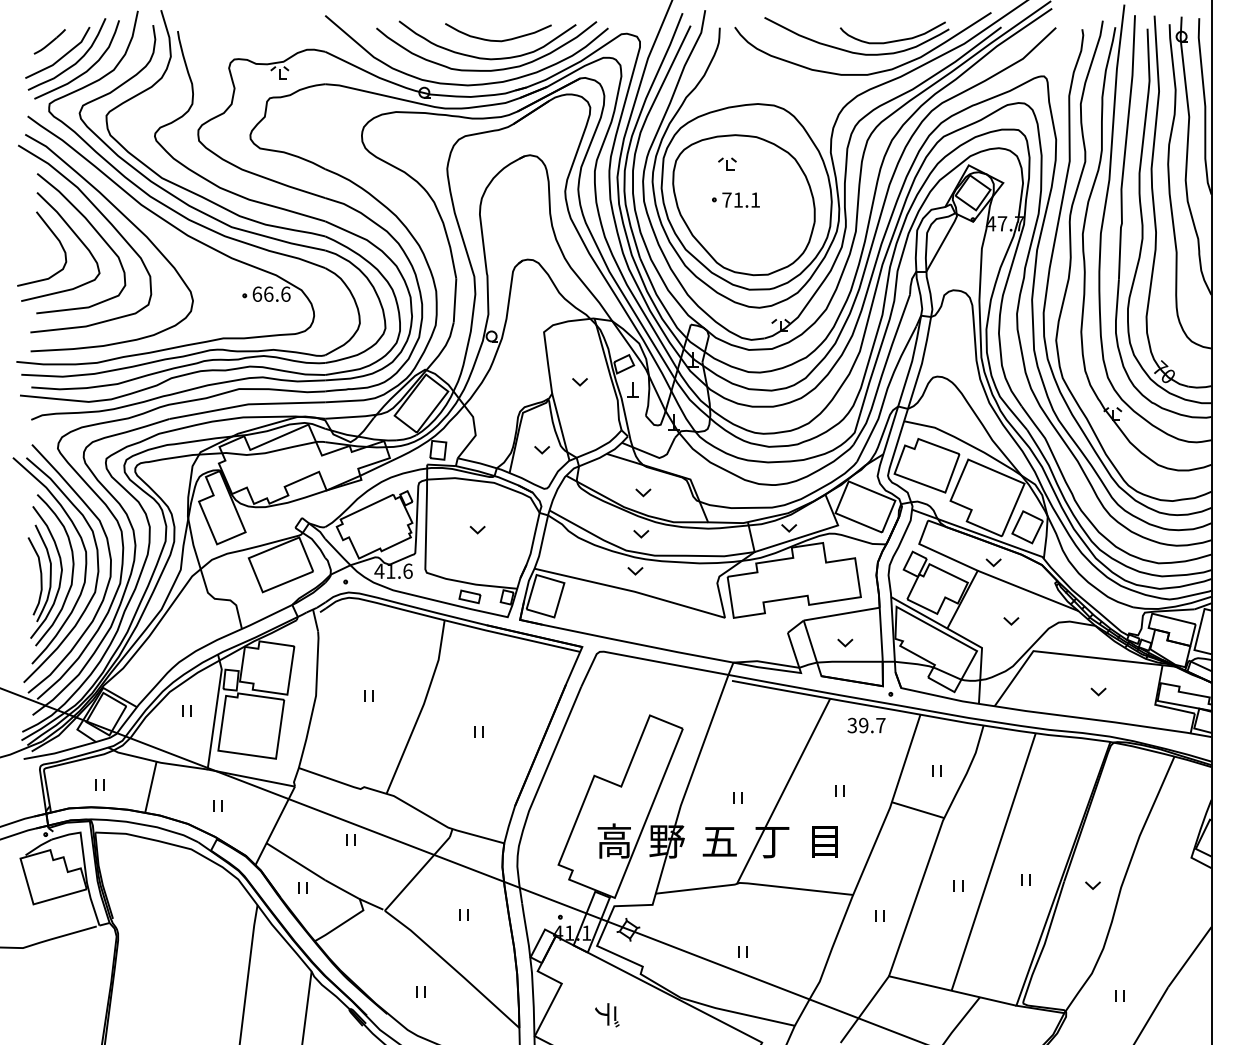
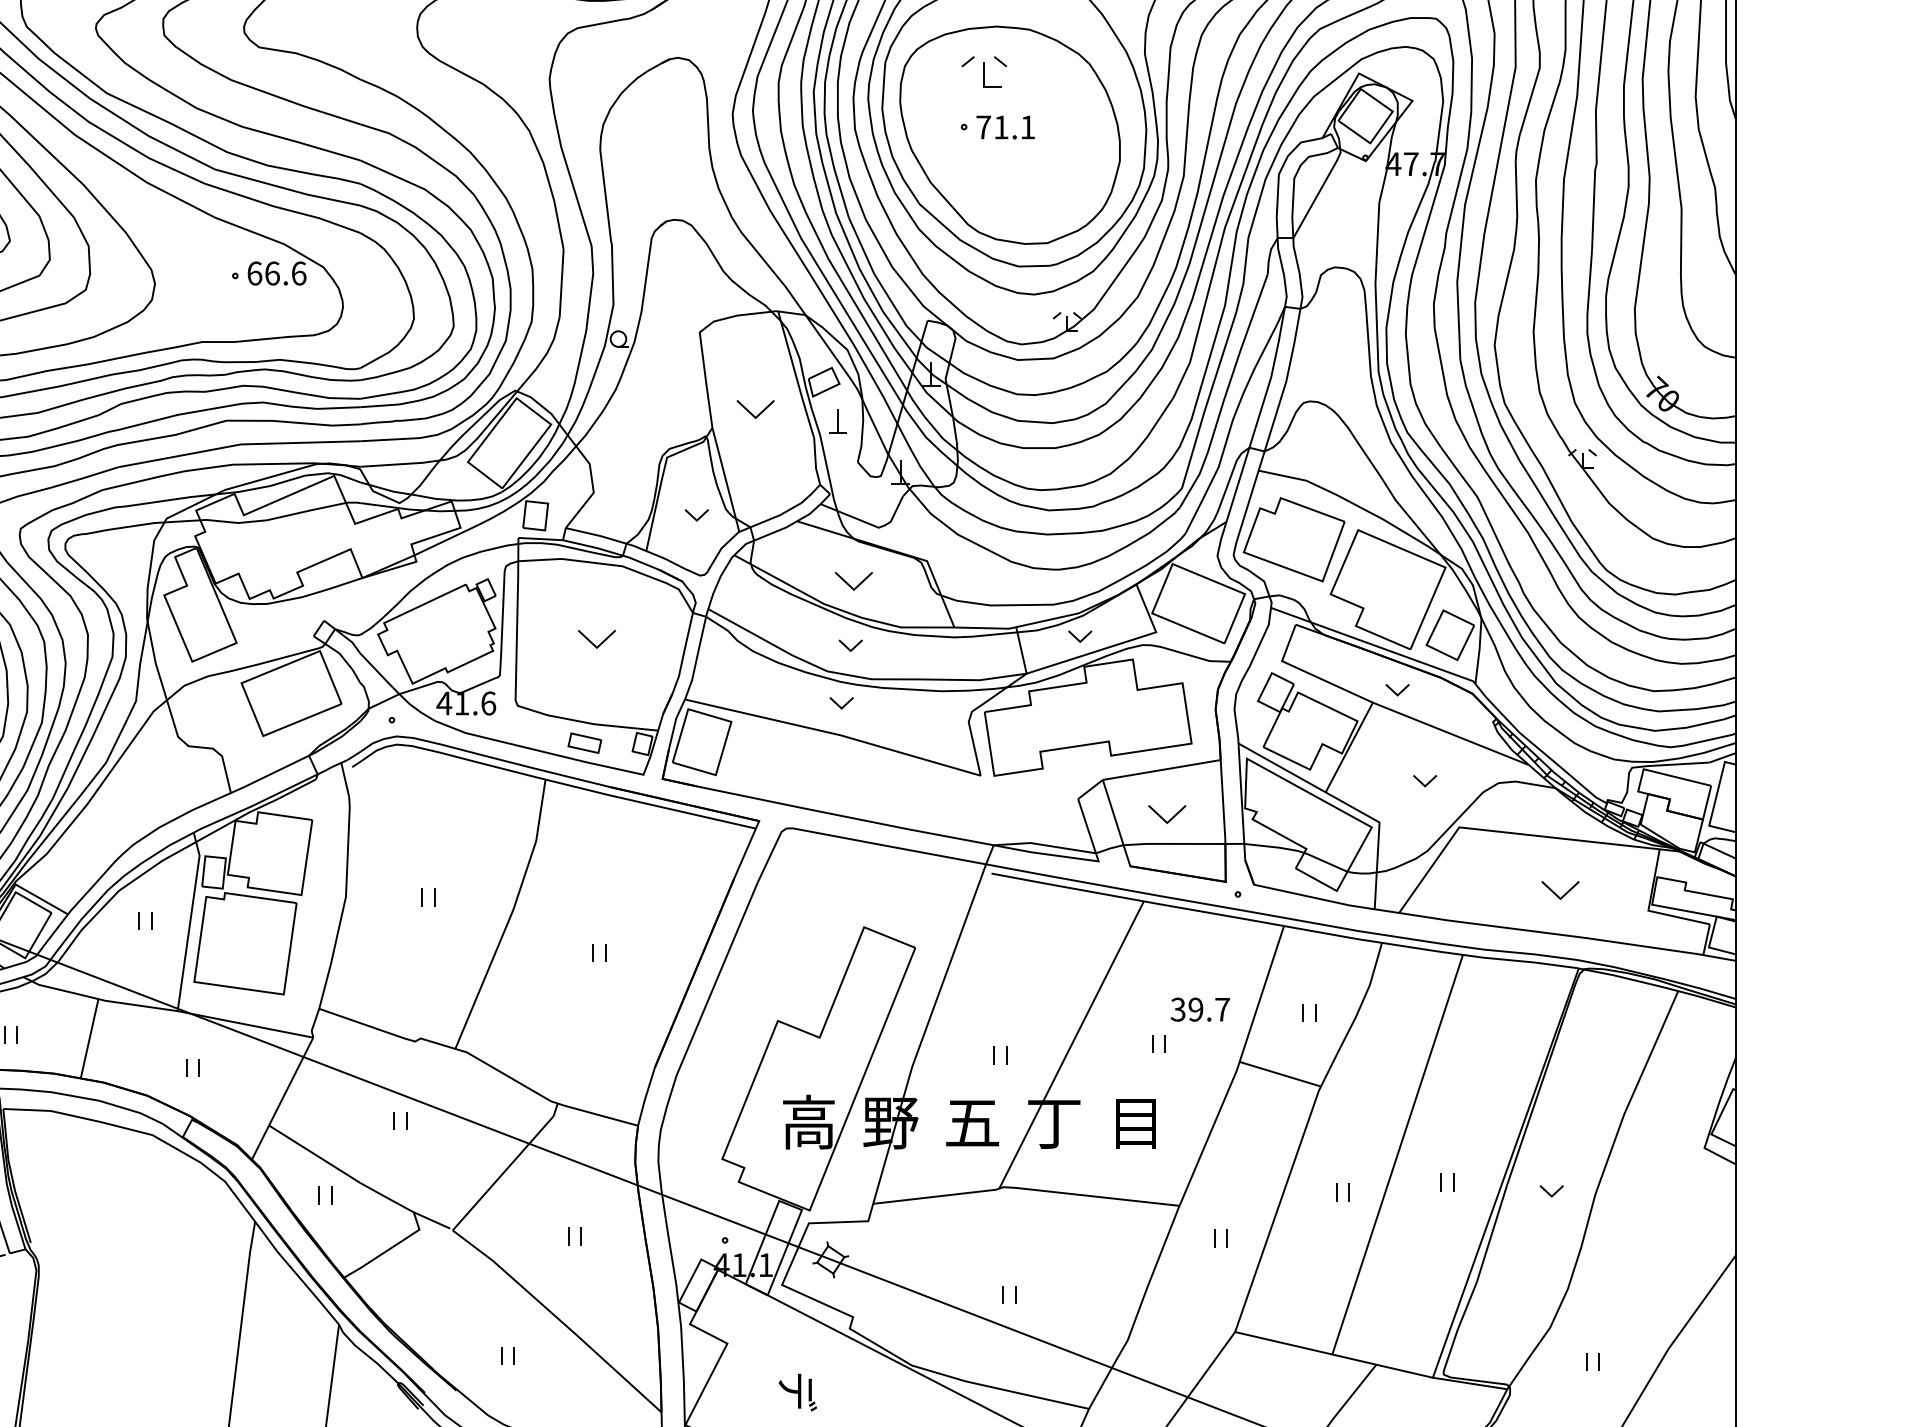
part: (727, 163) -> (984, 70), size x1.6
part: (579, 382) -> (754, 410), size x1.6
part: (643, 492) -> (854, 581), size x1.6
part: (477, 529) -> (596, 638), size x1.6
part: (845, 642) -> (1167, 814), size x1.6
part: (1098, 691) -> (1560, 890), size x1.6
text: (866, 725) -> (1200, 1009), moved

